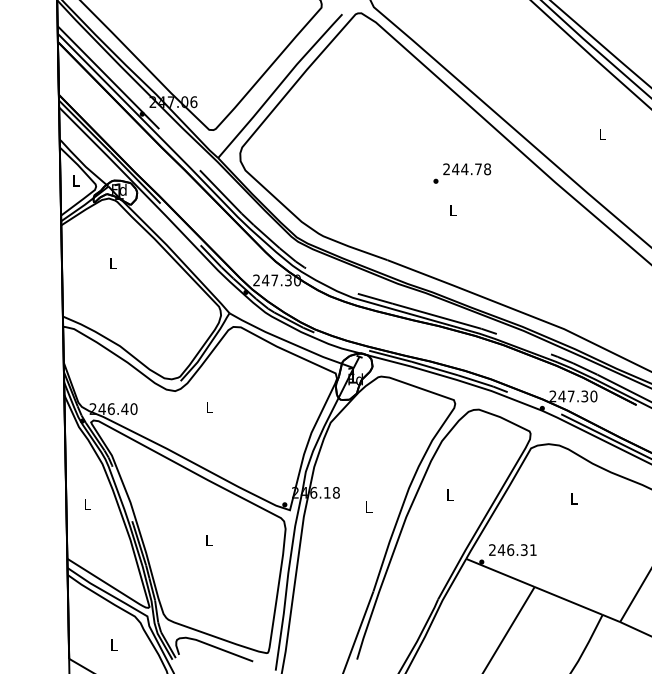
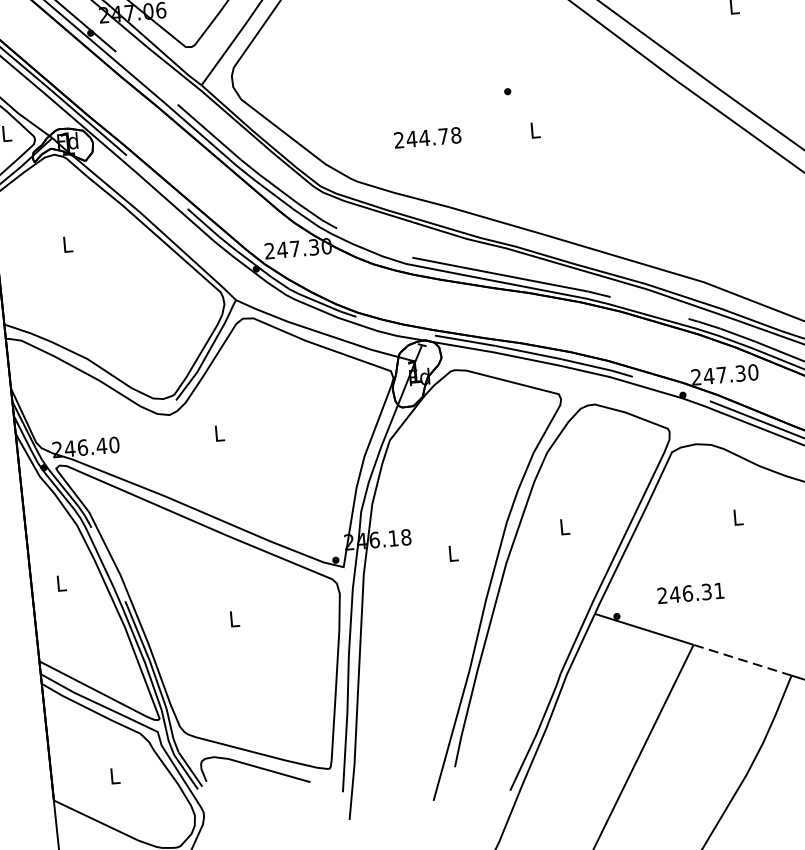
text: (467, 169) -> (428, 138), moved
text: (512, 549) -> (690, 592), moved
line: (568, 600) -> (742, 659), solid -> dashed

